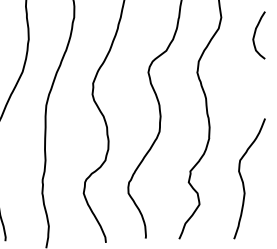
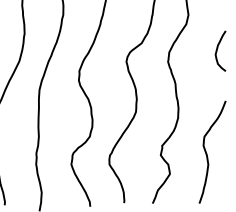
curve: (256, 32) -> (218, 48), moved

